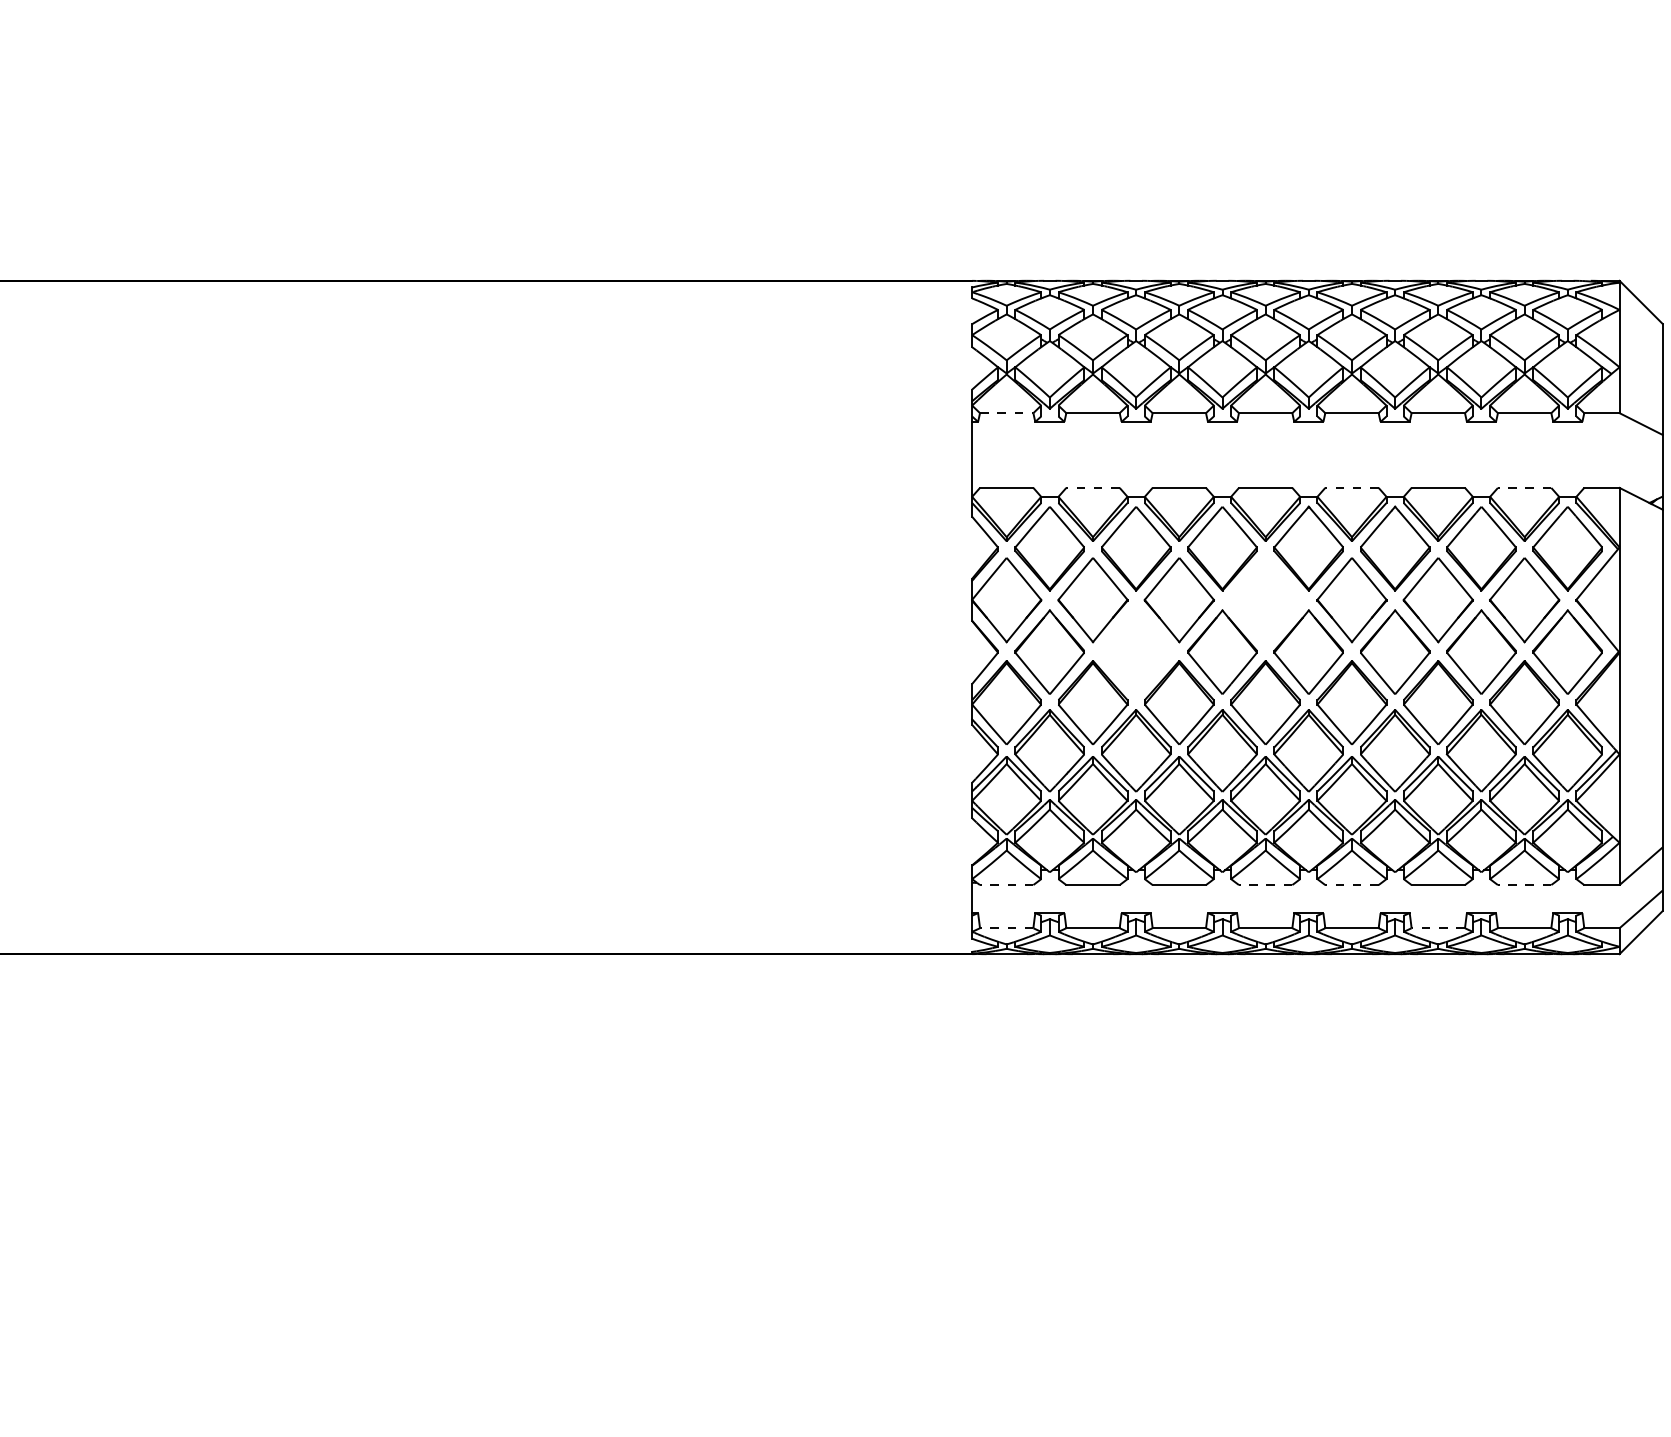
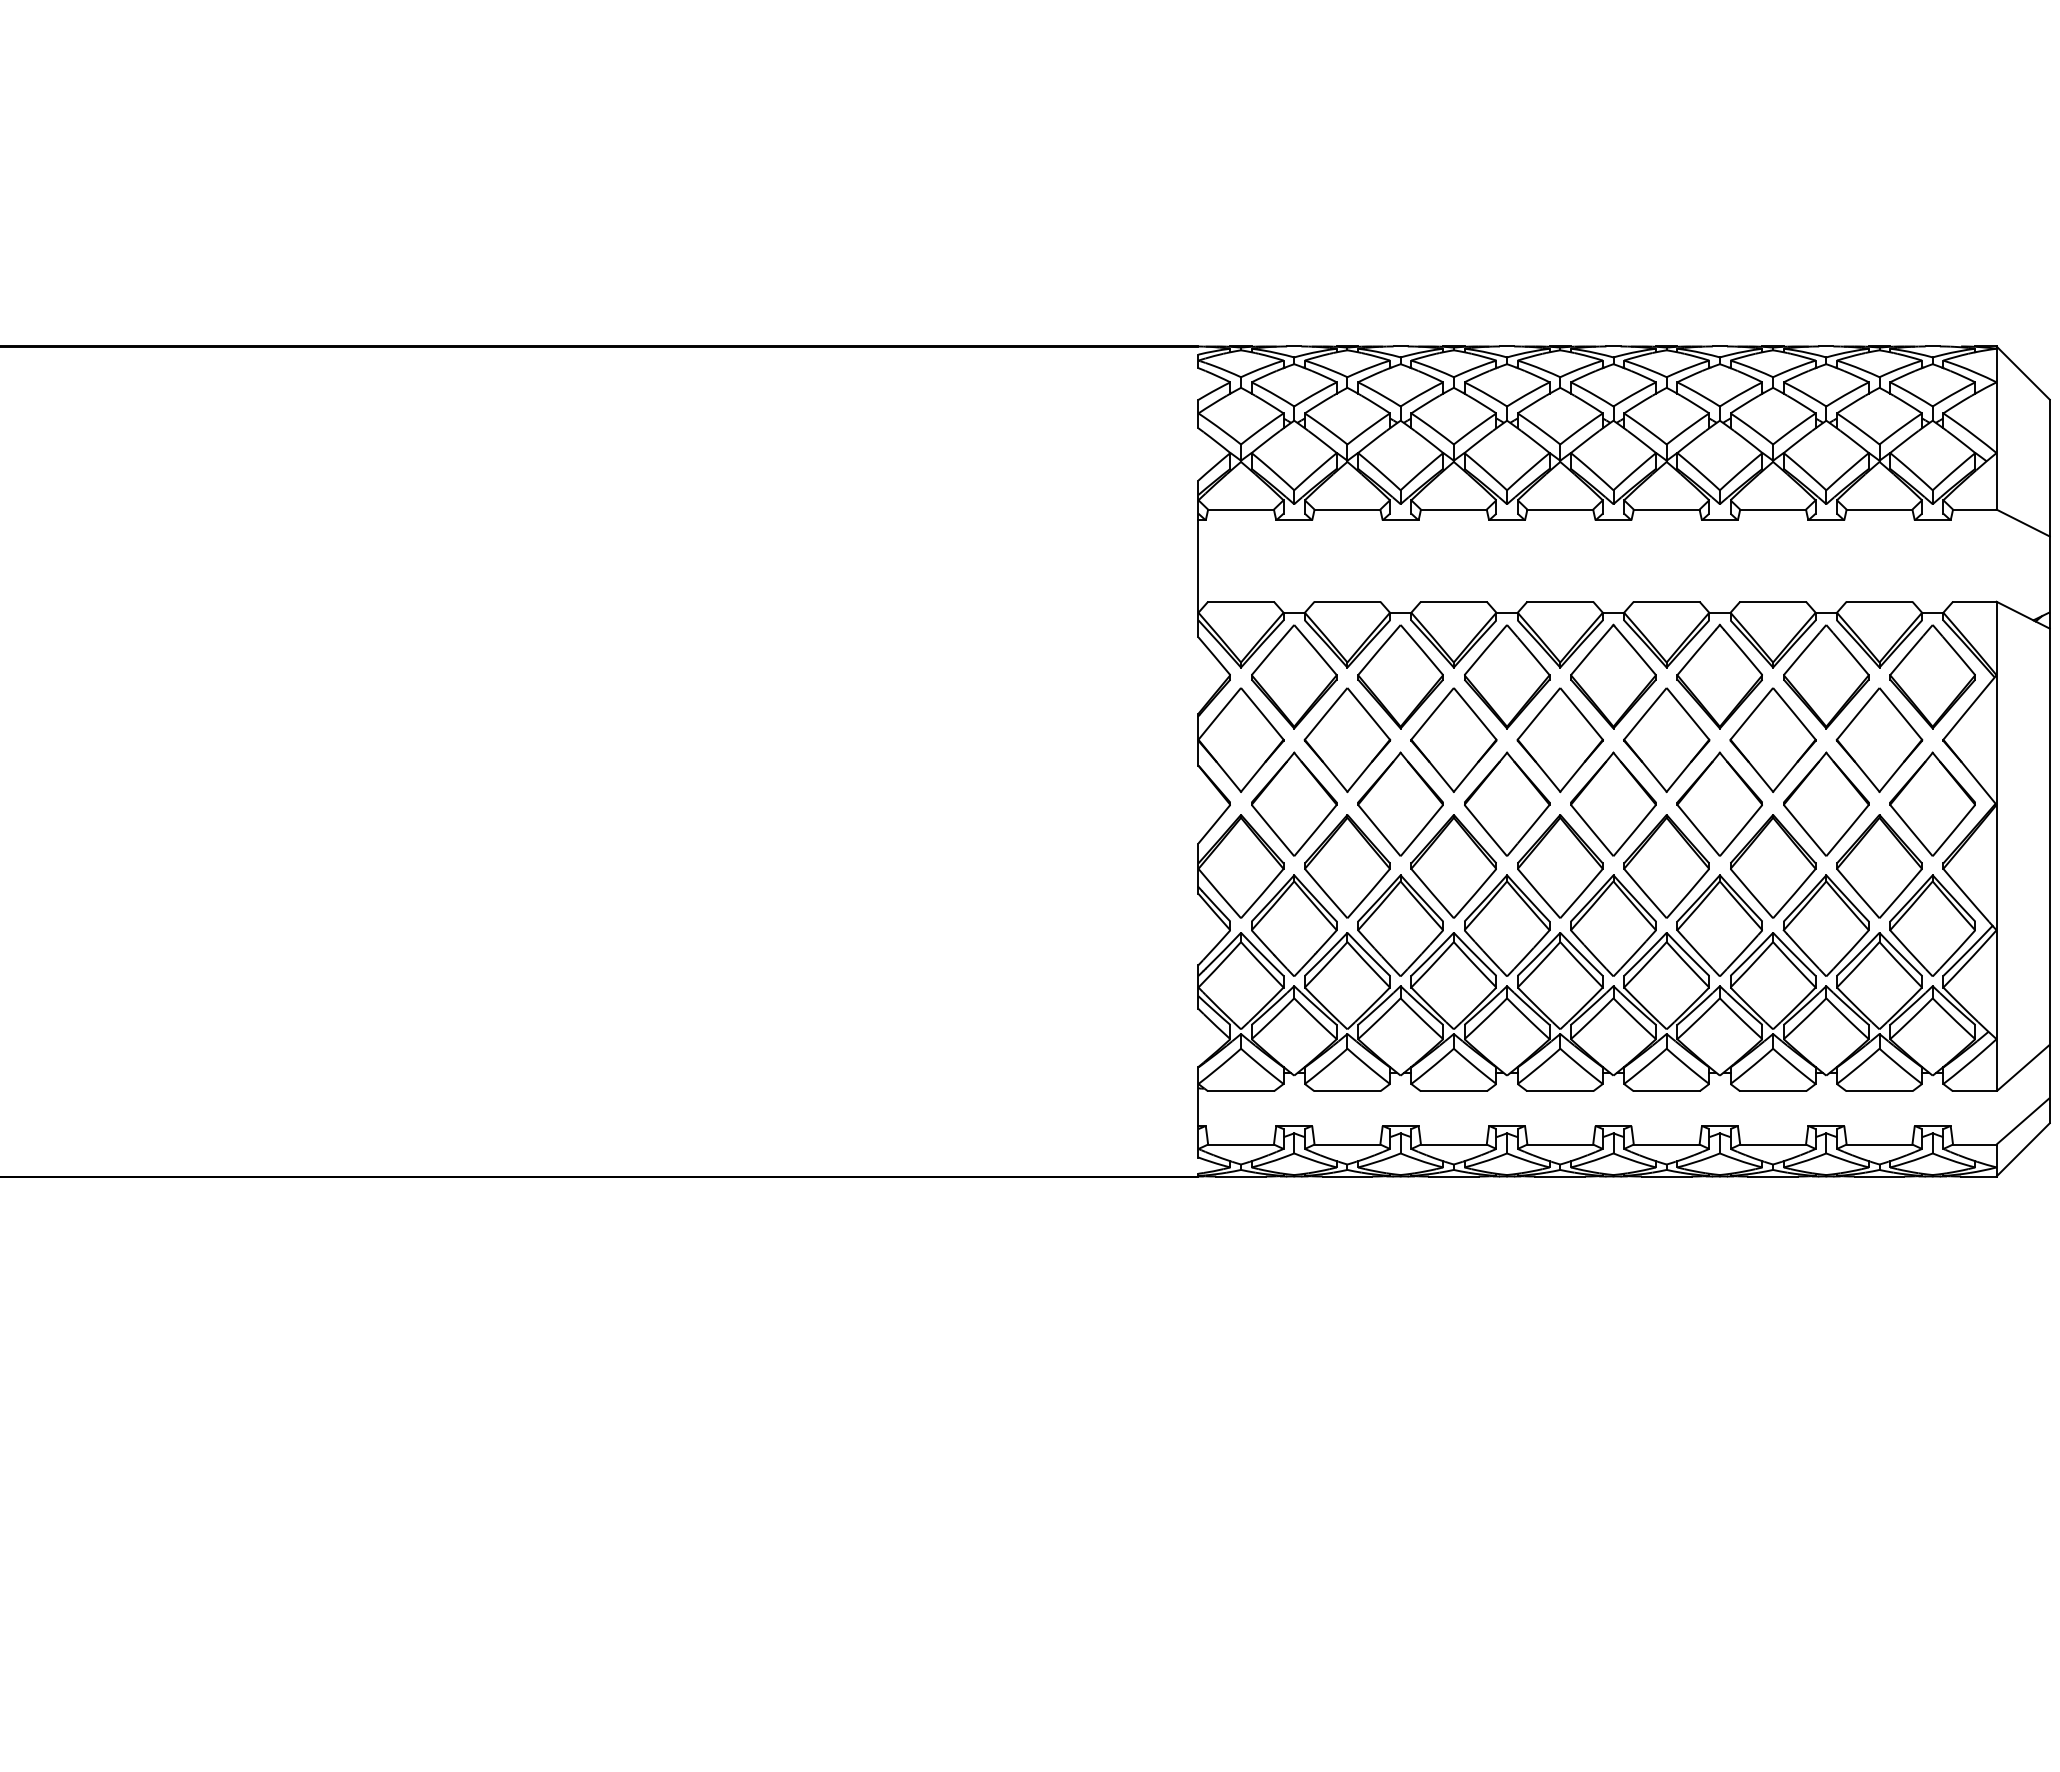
line: (1007, 413) -> (1241, 509), dashed -> solid
line: (1093, 487) -> (1347, 601), dashed -> solid
line: (1351, 487) -> (1666, 601), dashed -> solid
line: (1524, 487) -> (1879, 601), dashed -> solid
part: (1265, 599) -> (1559, 739), added
part: (1136, 651) -> (1400, 803), added
line: (1007, 885) -> (1241, 1091), dashed -> solid
line: (1265, 885) -> (1560, 1091), dashed -> solid
line: (1351, 885) -> (1666, 1091), dashed -> solid
line: (1524, 885) -> (1879, 1091), dashed -> solid
line: (1007, 928) -> (1241, 1144), dashed -> solid
line: (1438, 928) -> (1773, 1144), dashed -> solid

